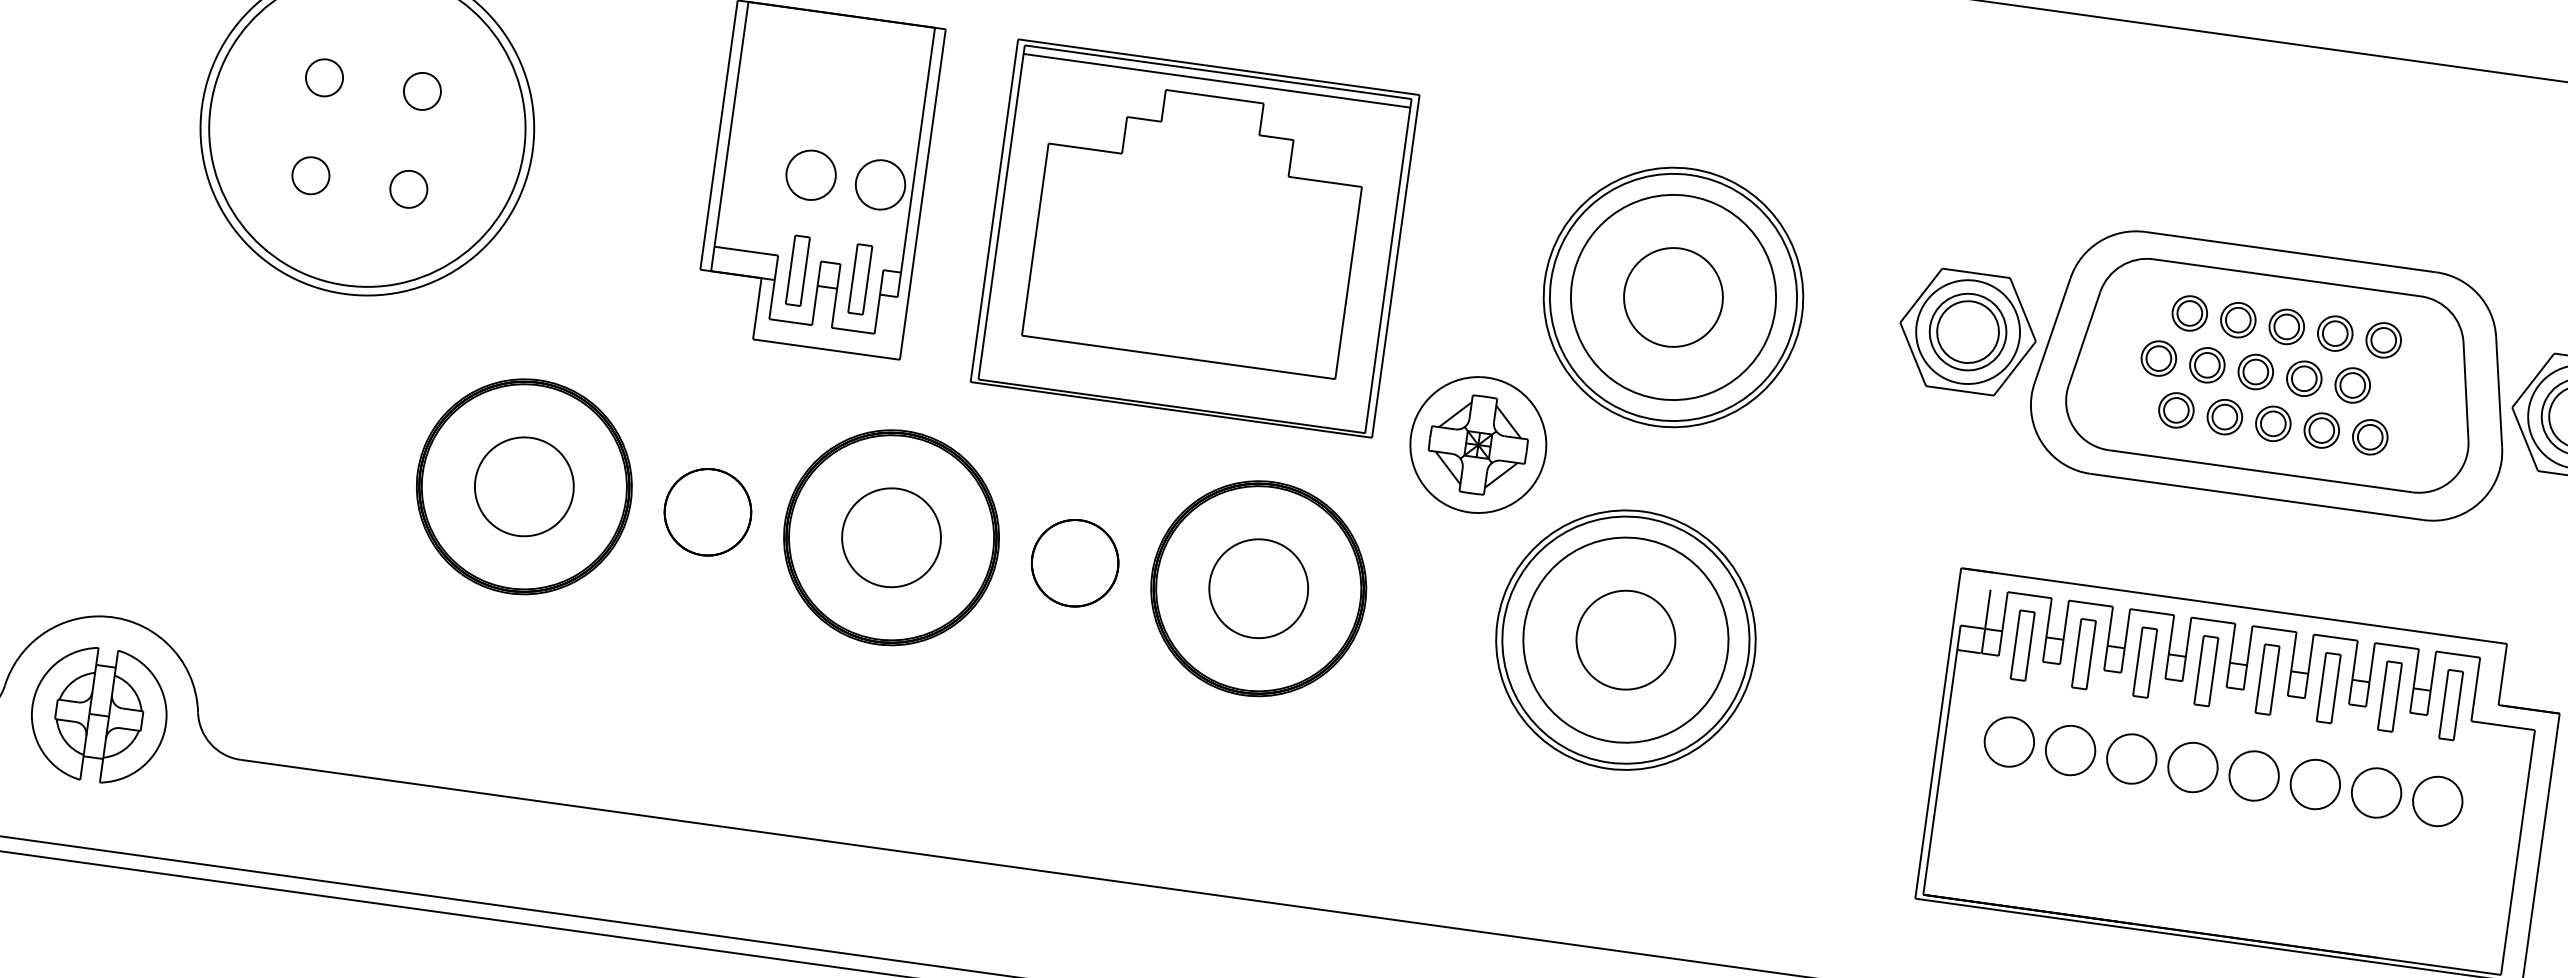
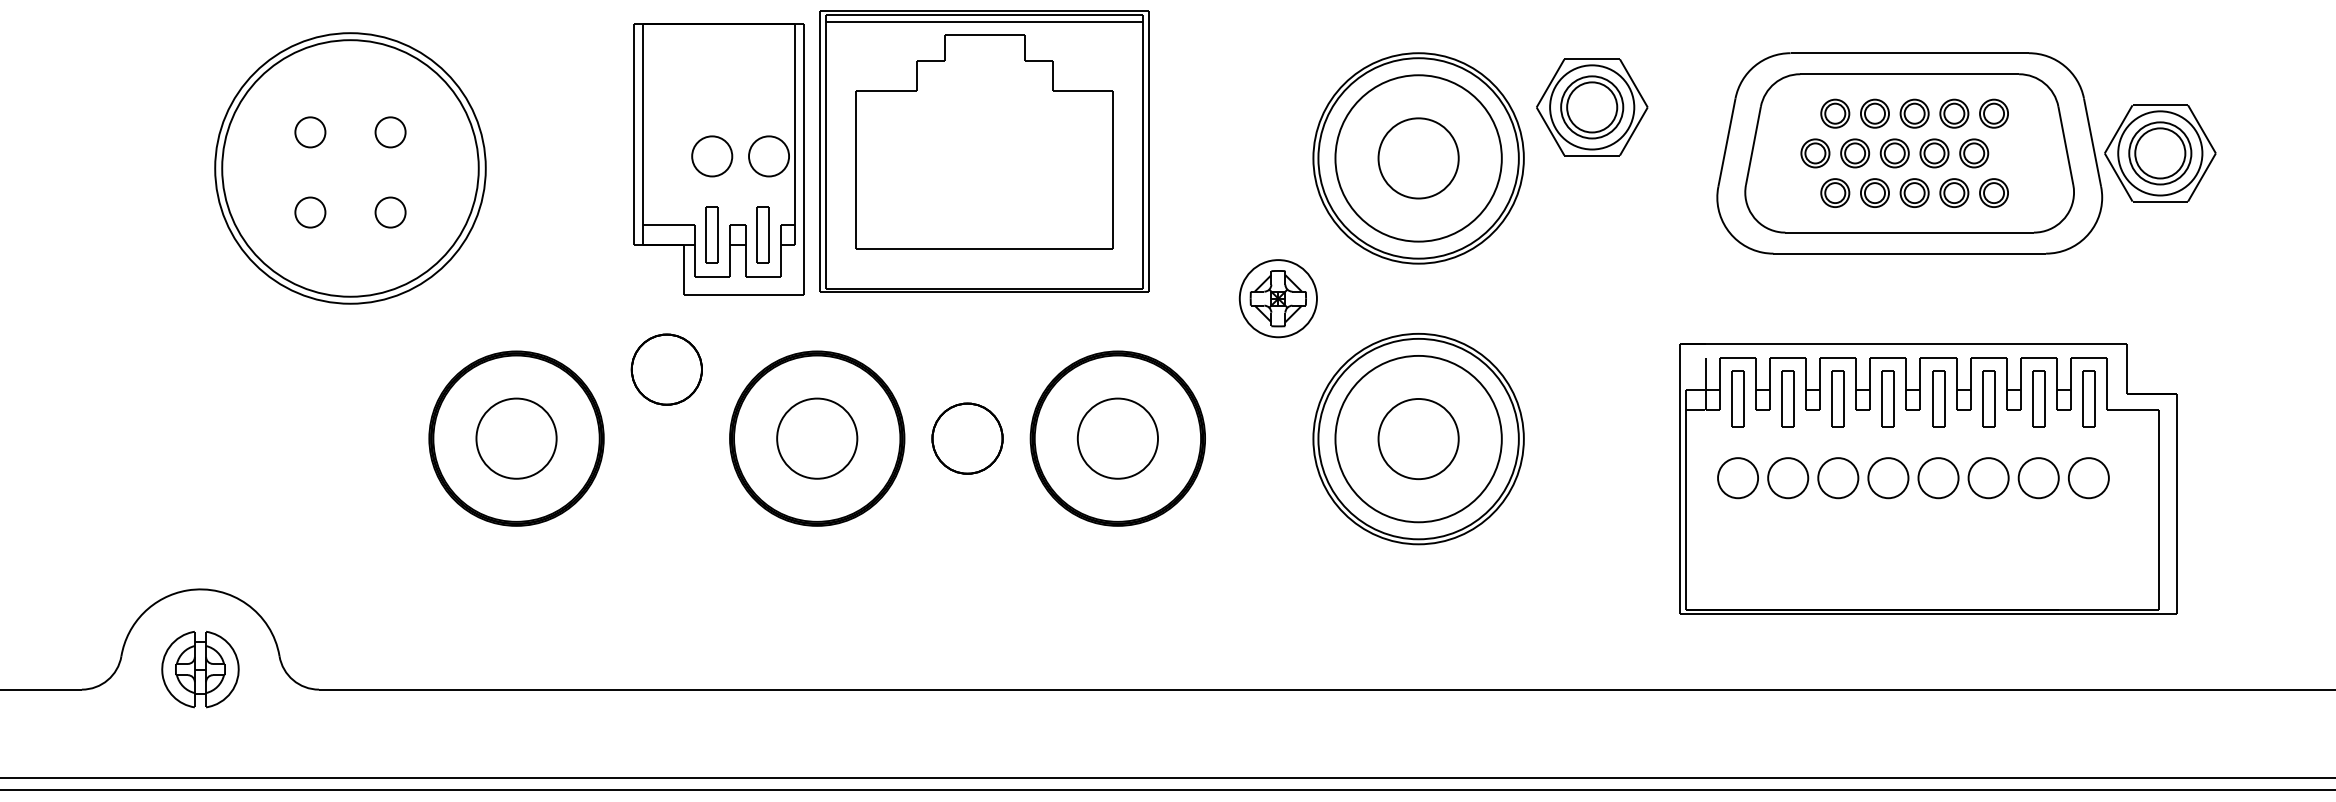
part: (1194, 238) -> (984, 151), moved
part: (1968, 332) -> (1592, 107), moved
part: (1478, 444) -> (1278, 298), size x0.7
part: (707, 512) -> (666, 369), moved
part: (99, 715) -> (200, 669), size x0.7

